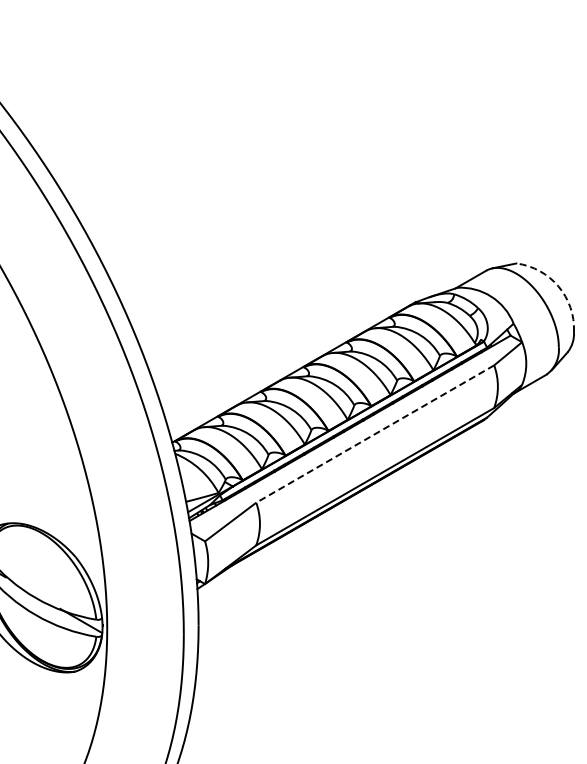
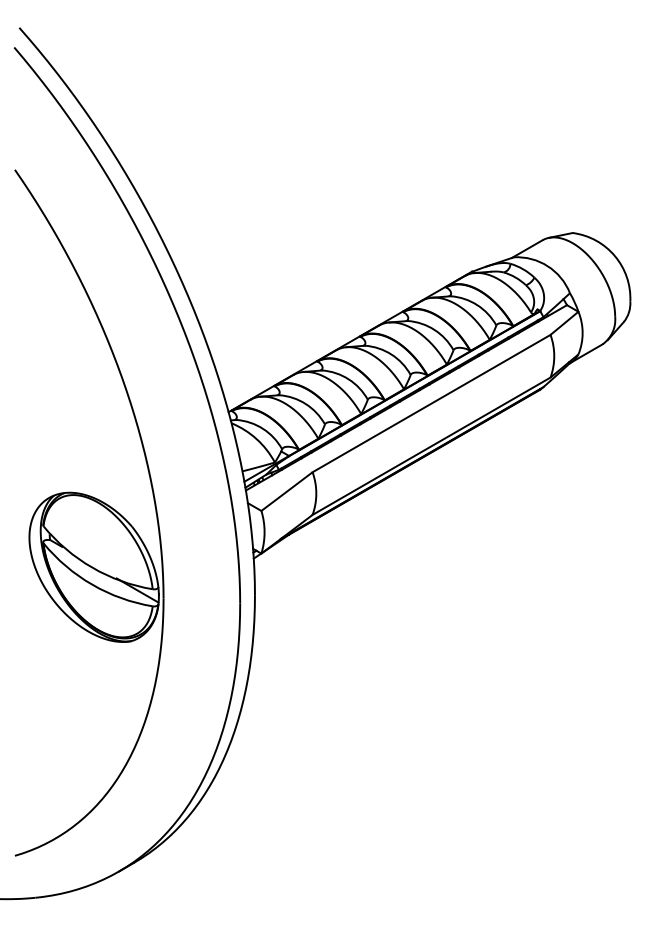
arc: (558, 286) -> (614, 256), dashed -> solid
line: (375, 433) -> (431, 403), dashed -> solid

